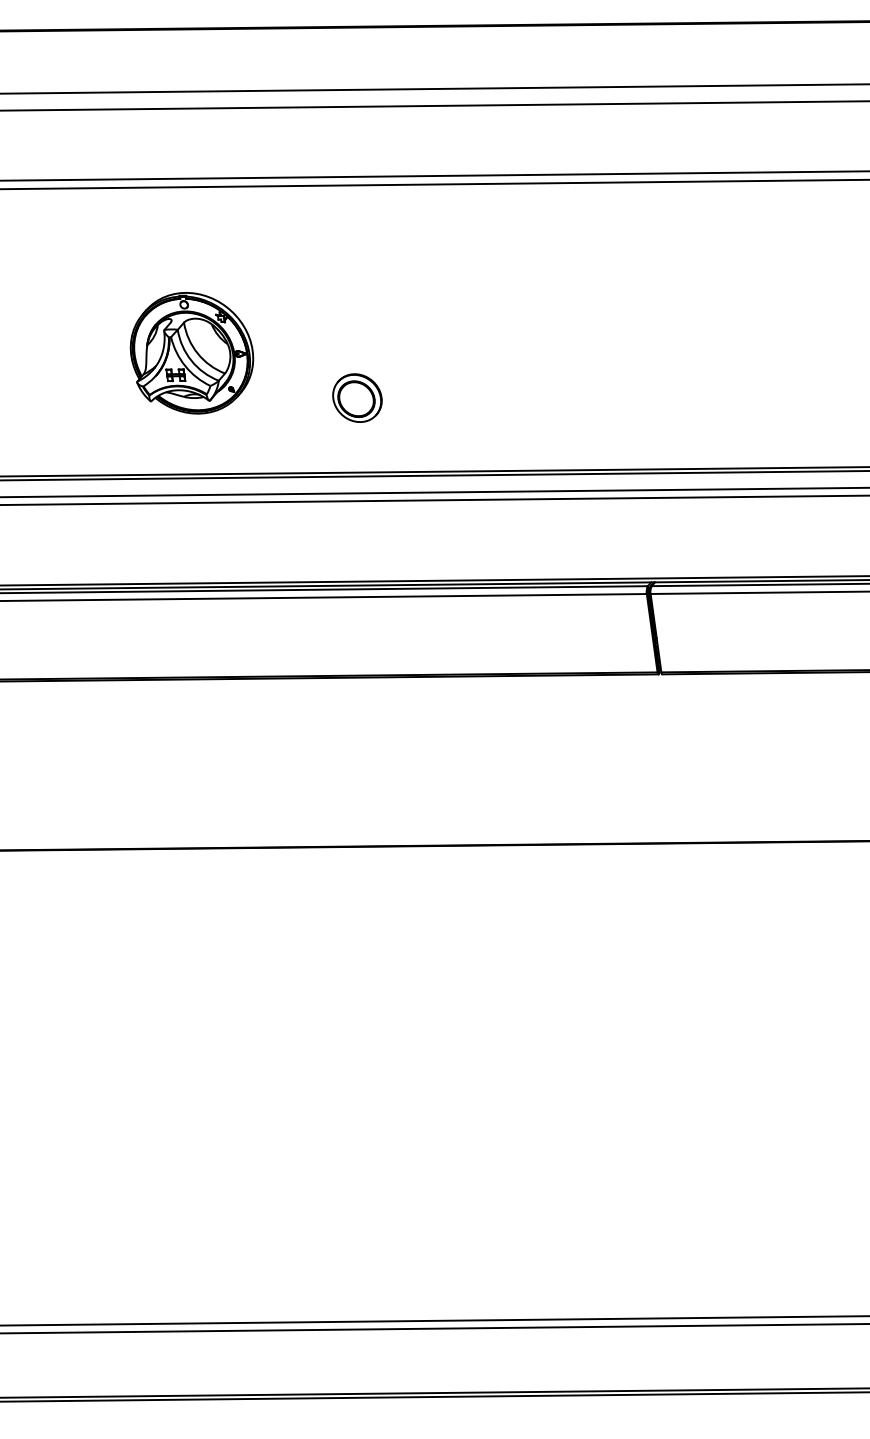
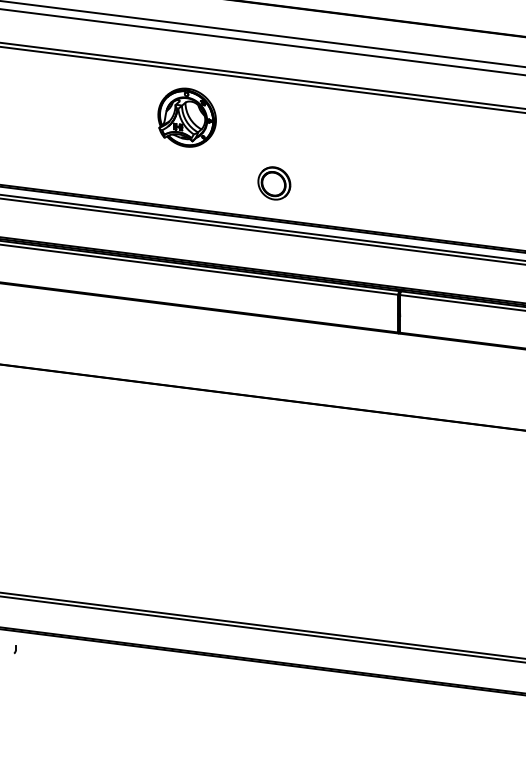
part: (190, 353) -> (186, 117), moved
part: (357, 397) -> (274, 183), size x1.4

